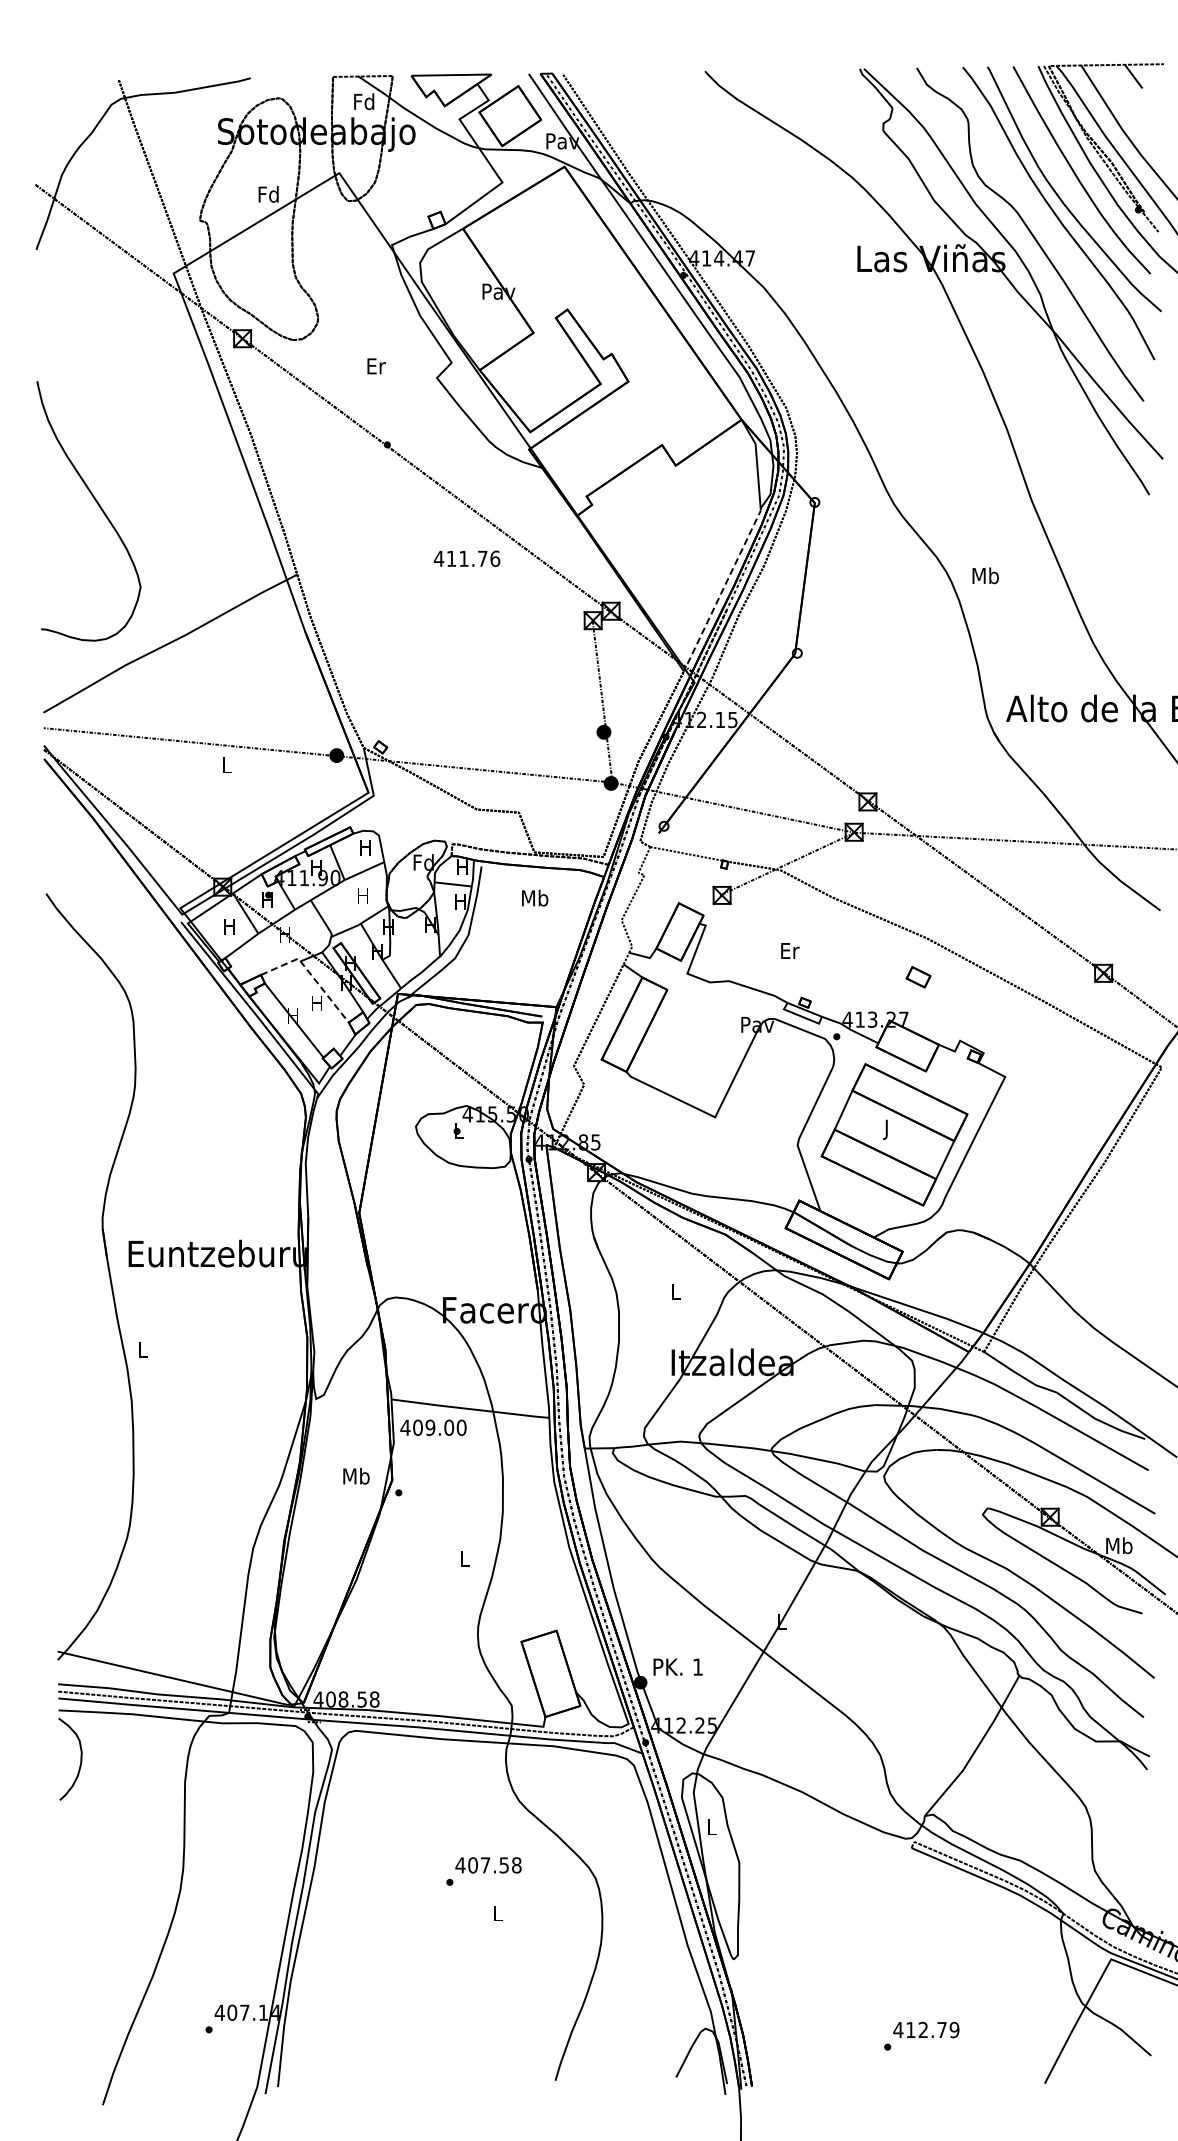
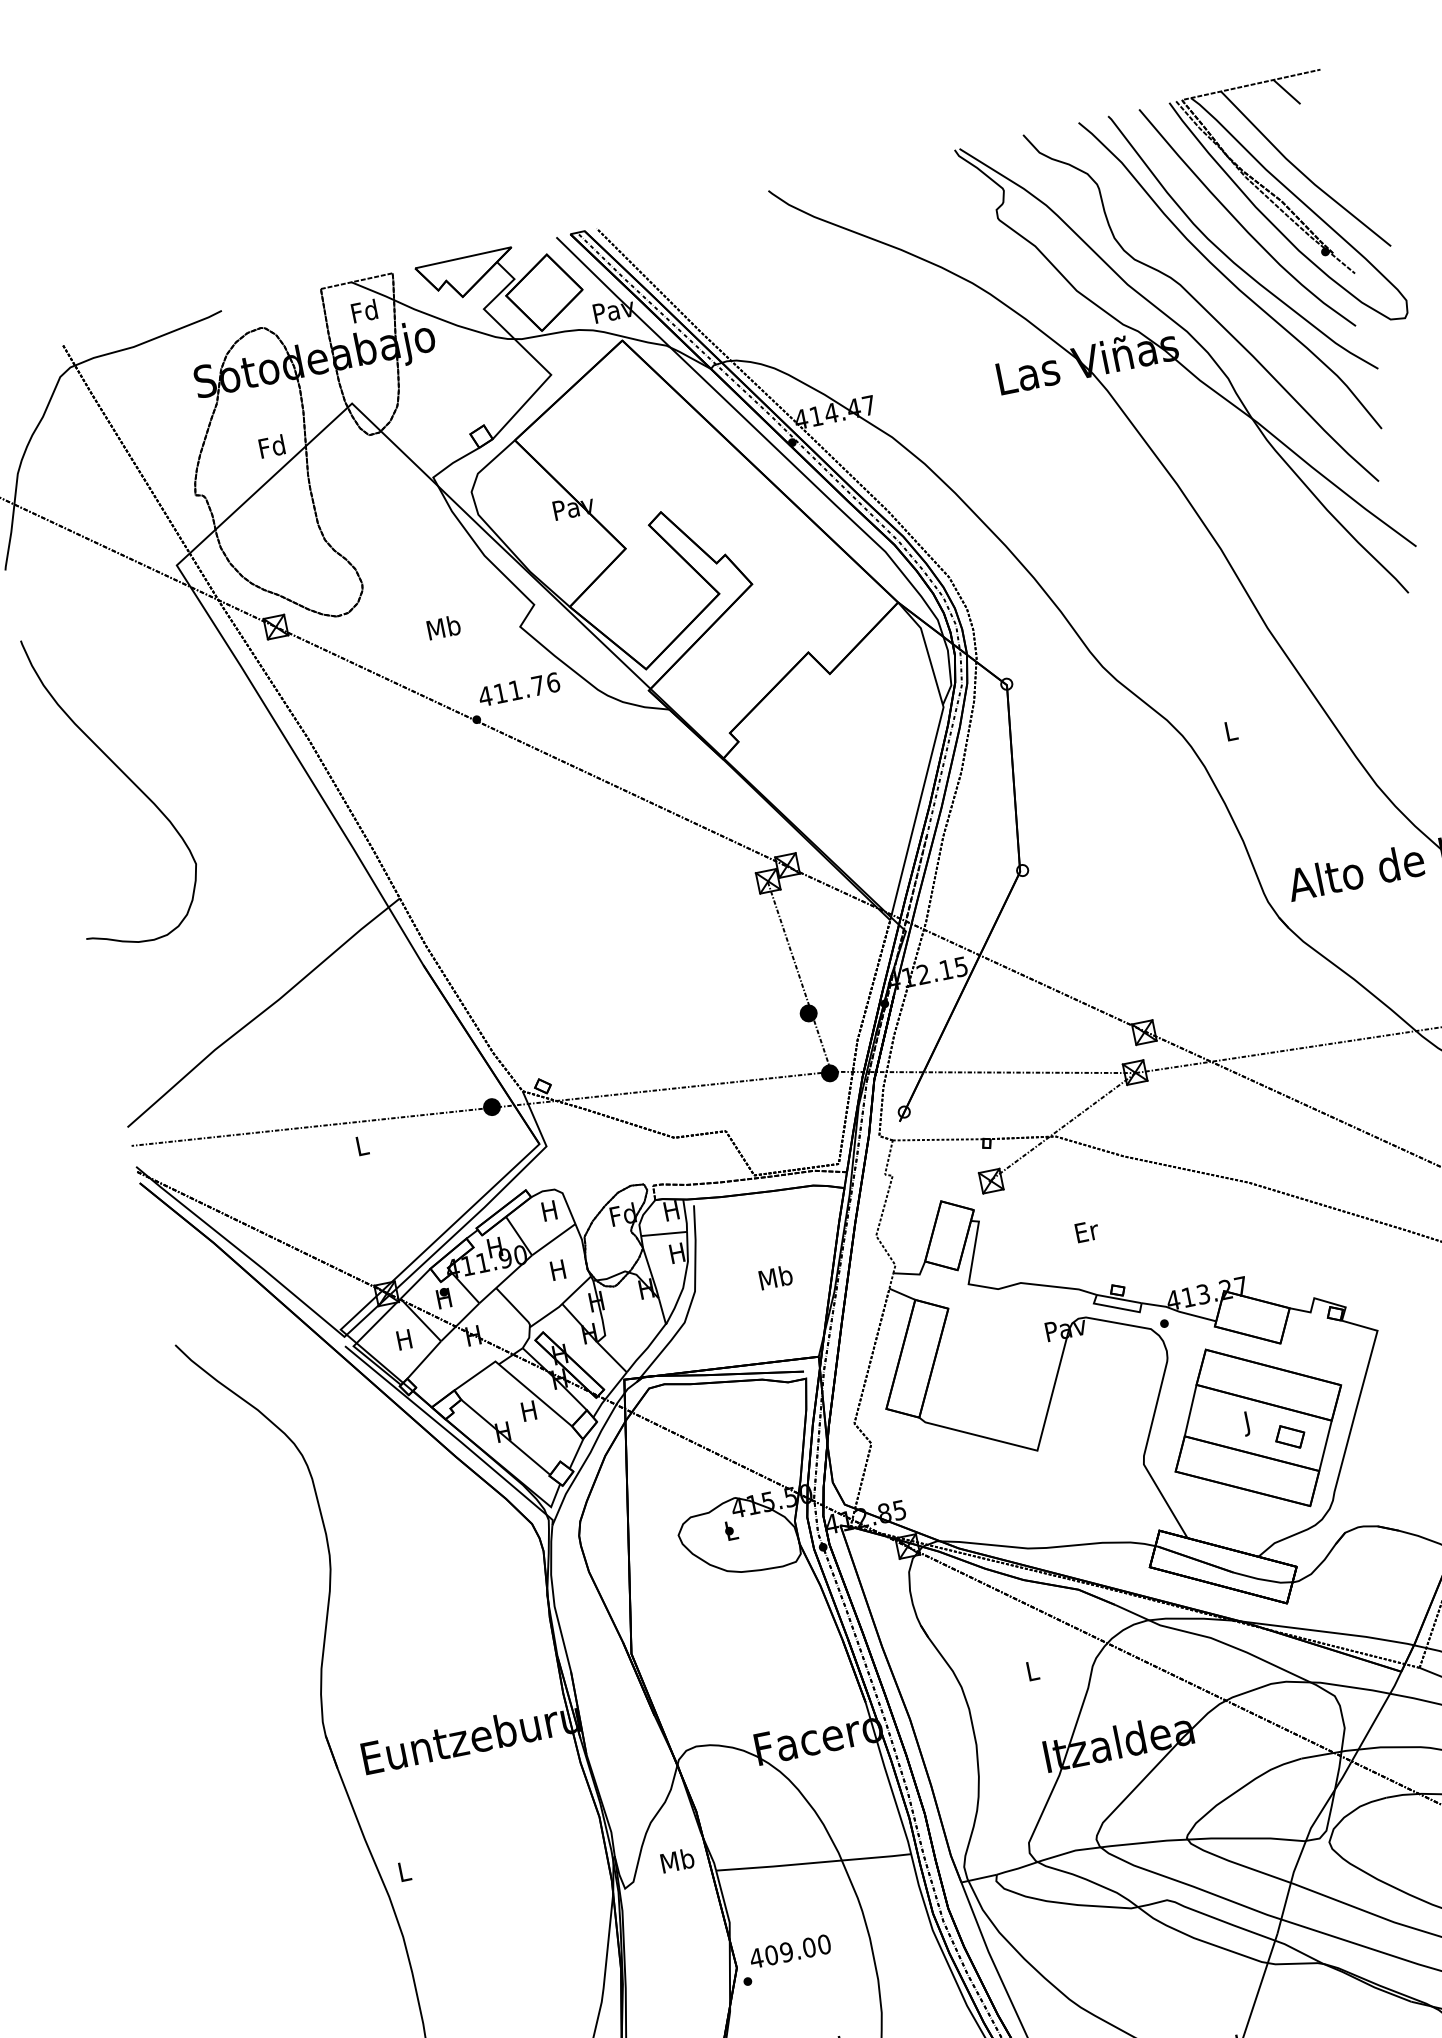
text: (376, 365) -> (444, 626), Er -> Mb
curve: (98, 506) -> (125, 776), moved
text: (466, 558) -> (518, 689), moved
text: (985, 575) -> (1230, 730), Mb -> L
line: (723, 589) -> (917, 811), dashed -> solid
text: (535, 897) -> (776, 1276), moved
line: (310, 974) -> (514, 1377), dashed -> solid
part: (918, 977) -> (1290, 1437), moved
text: (433, 1427) -> (790, 1951), moved
text: (356, 1475) -> (677, 1859), moved

